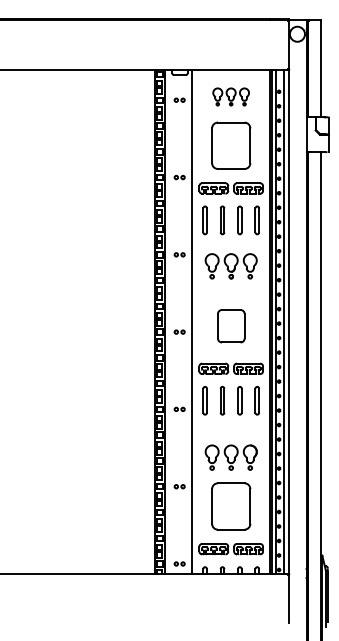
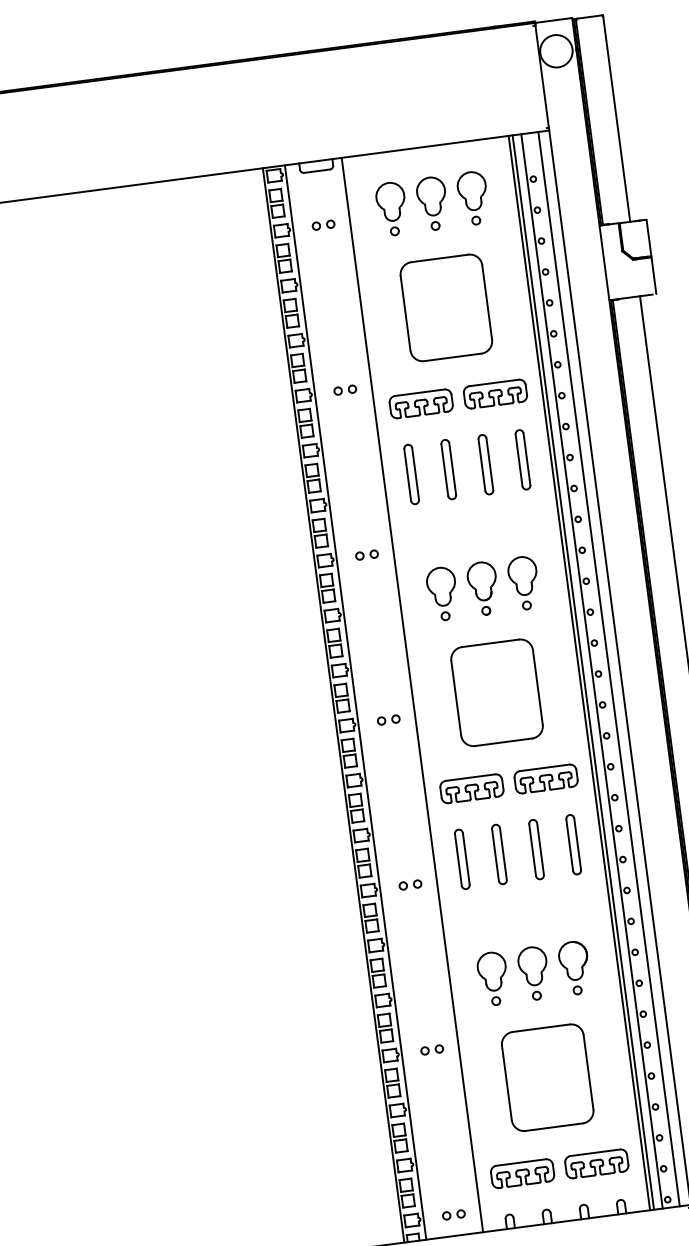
part: (230, 96) -> (430, 202), size x1.43
part: (230, 266) -> (481, 589), moved
part: (231, 326) -> (497, 693), size x1.43

